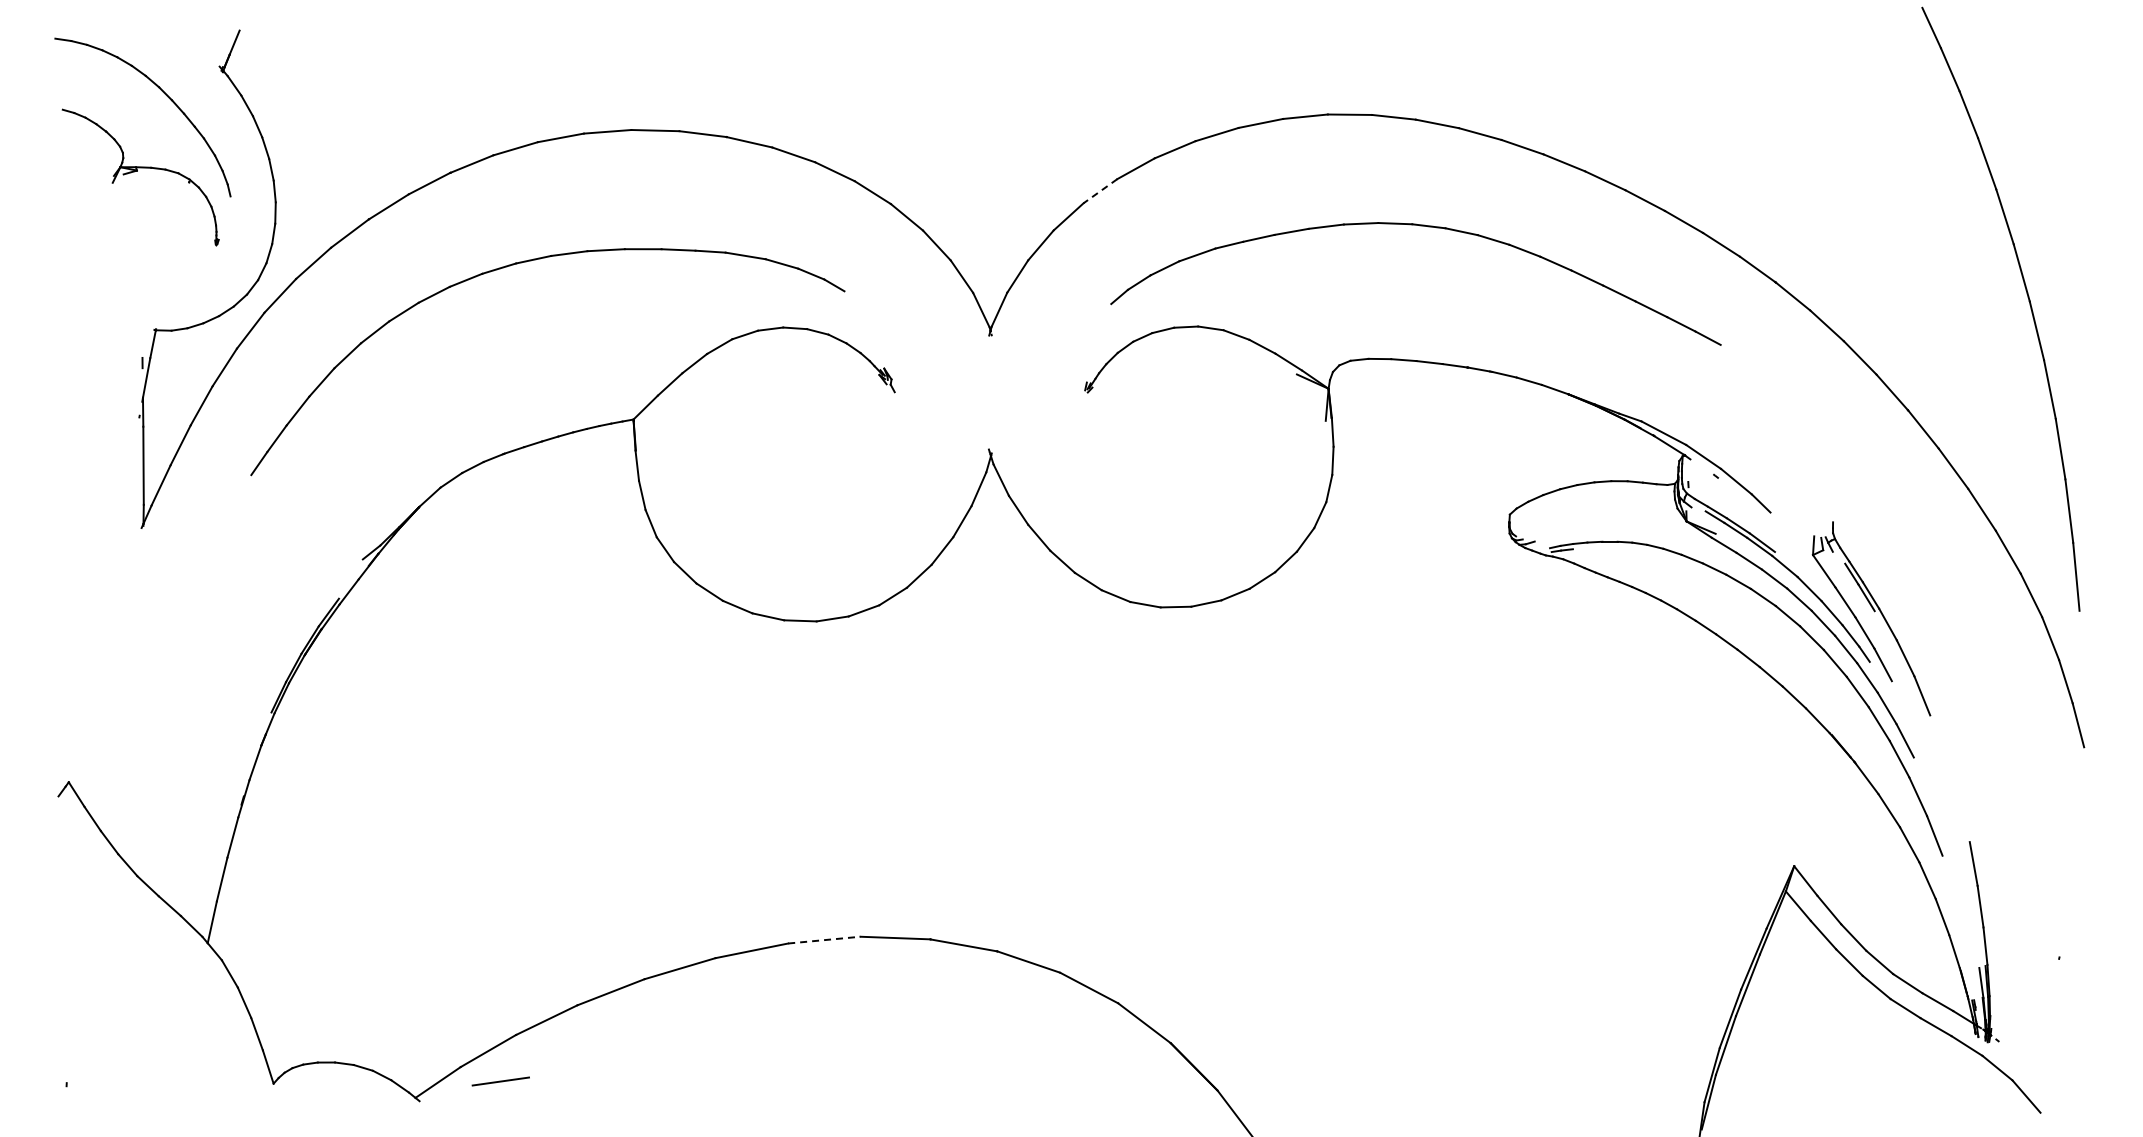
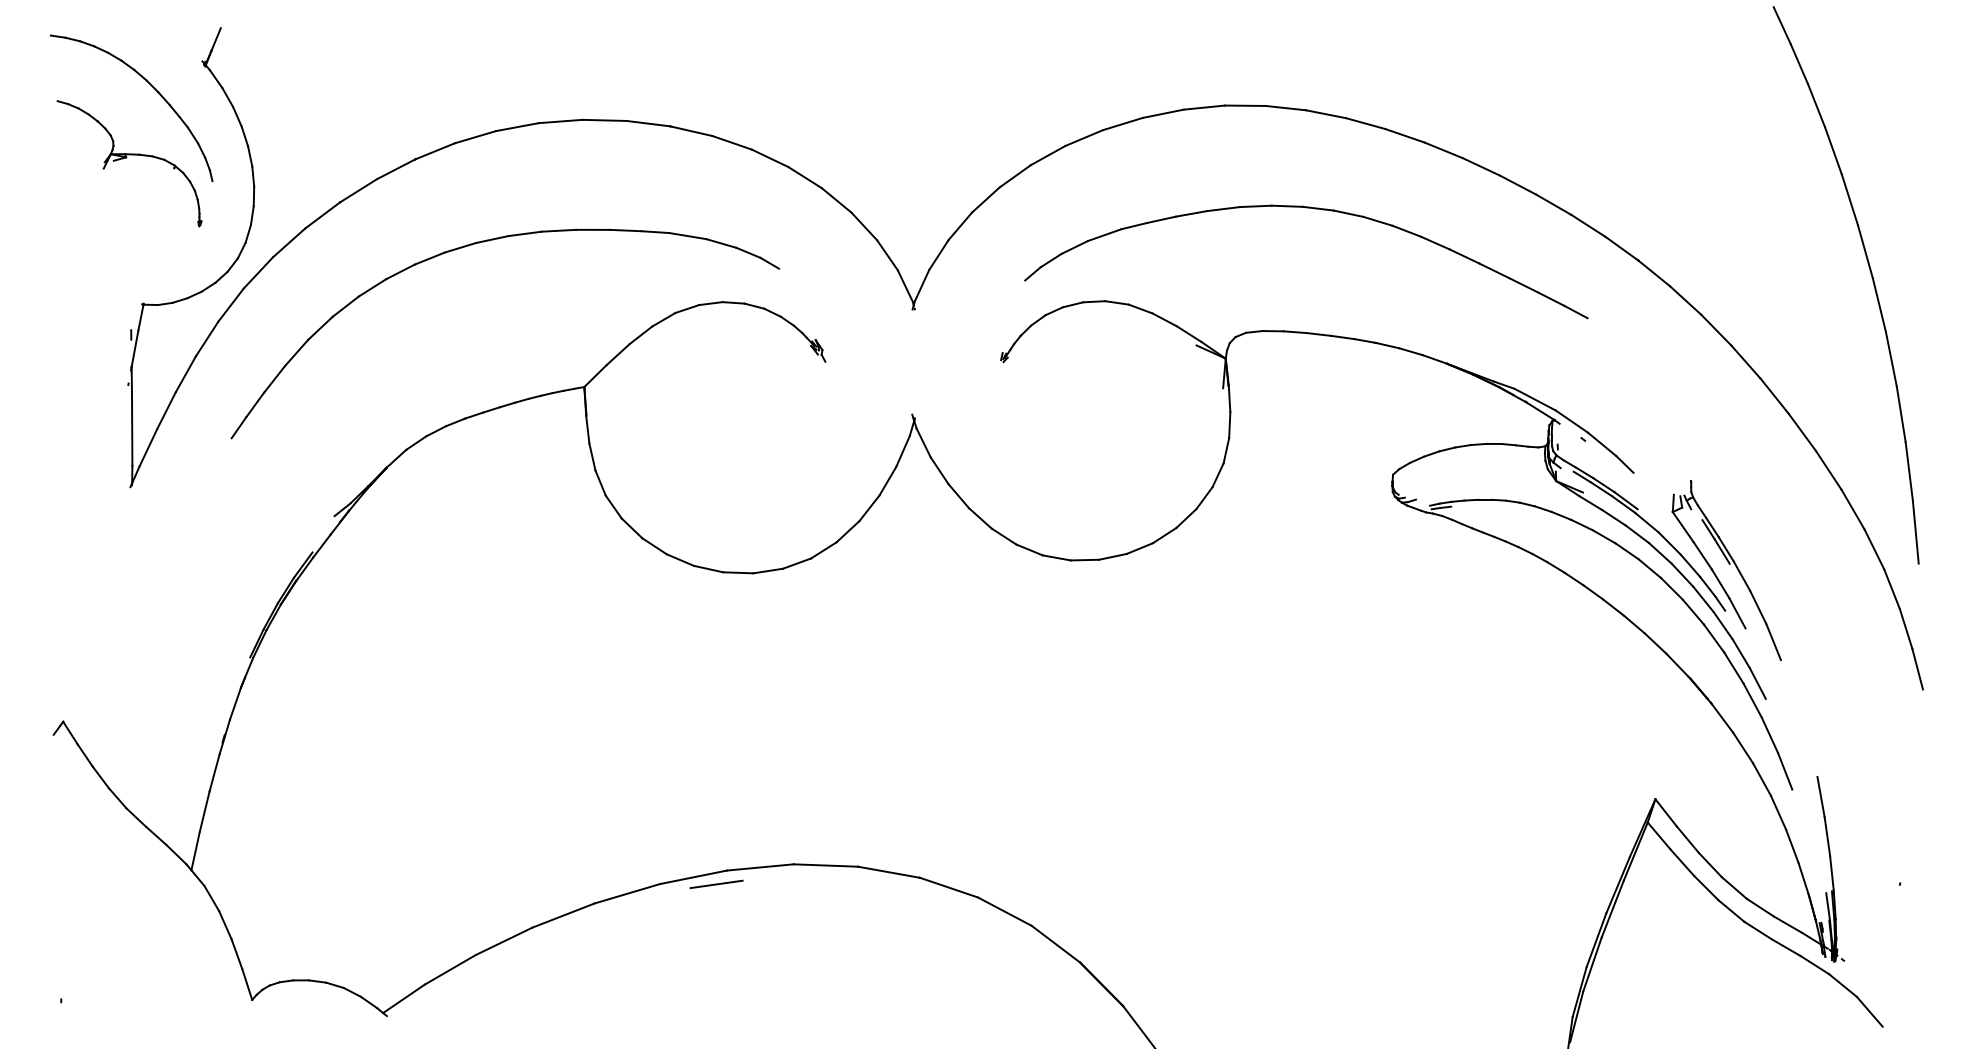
line: (1100, 191) -> (1015, 176), dashed -> solid
line: (824, 940) -> (760, 867), dashed -> solid
line: (500, 1081) -> (716, 884), moved

